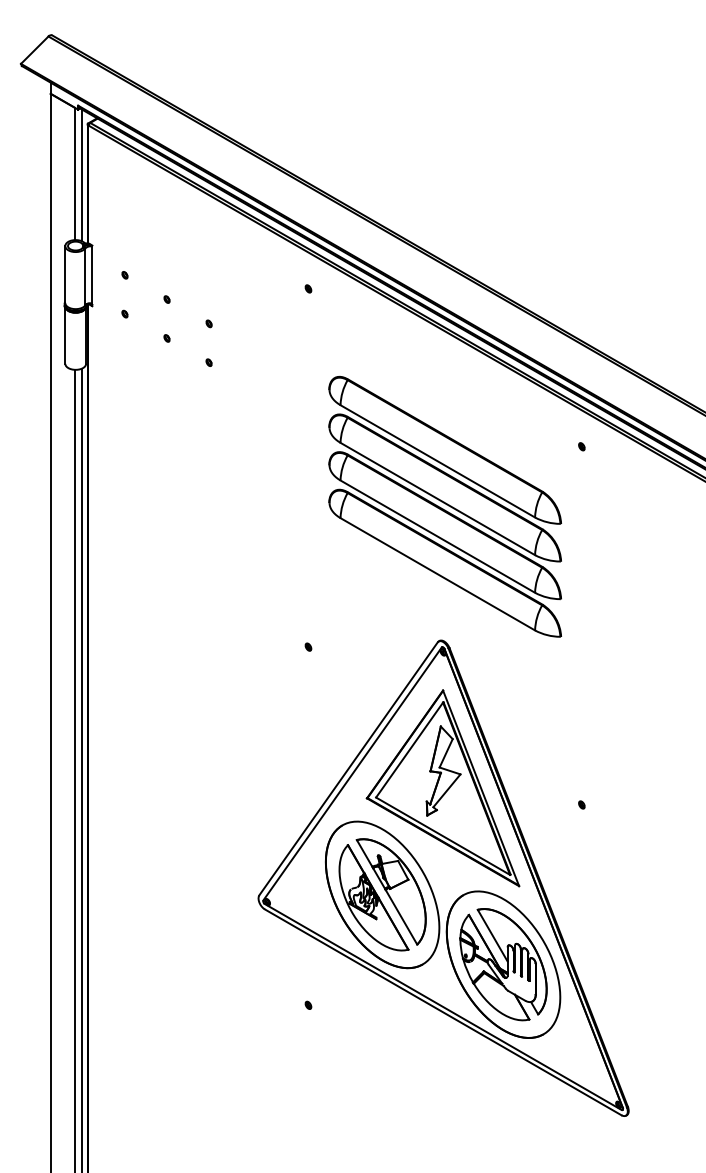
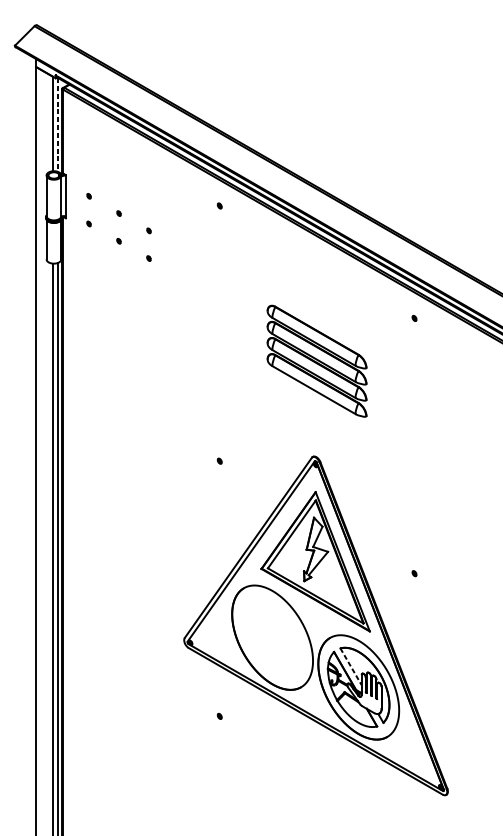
line: (81, 175) -> (58, 125), solid -> dashed
part: (444, 506) -> (316, 361), size x0.6
part: (382, 894) -> (272, 637), removed
line: (492, 935) -> (350, 666), solid -> dashed

